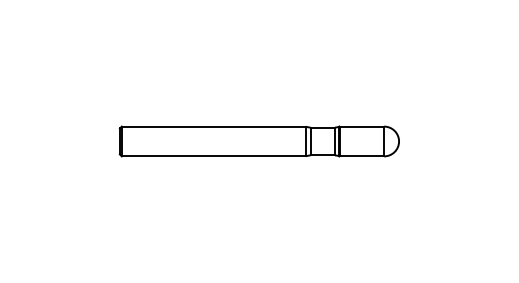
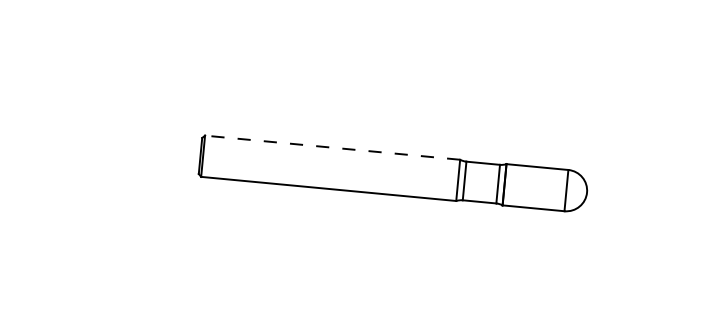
line: (213, 126) -> (332, 147), solid -> dashed

